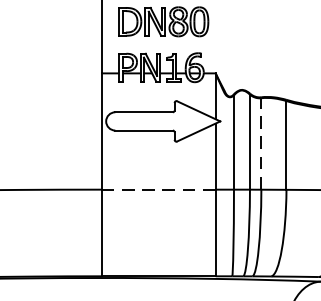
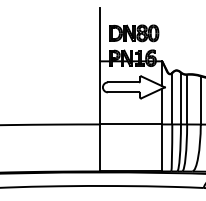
line: (261, 143) -> (187, 99), dashed -> solid
line: (158, 189) -> (131, 124), dashed -> solid

